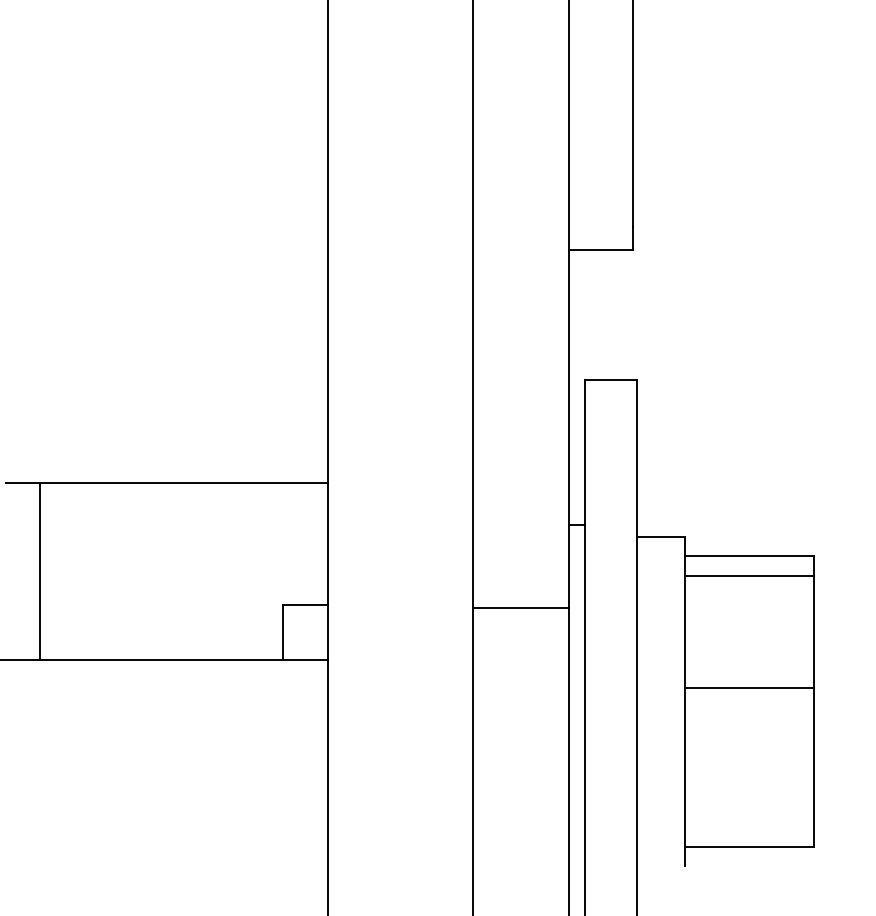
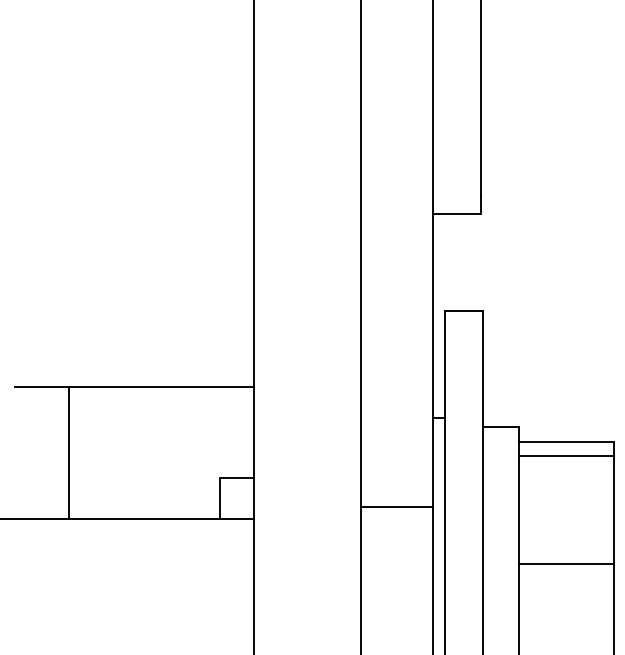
line: (40, 571) -> (68, 453), moved
line: (520, 607) -> (396, 507), moved
line: (748, 688) -> (566, 564), moved

